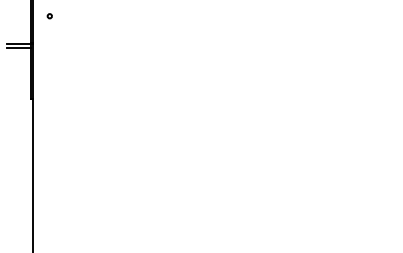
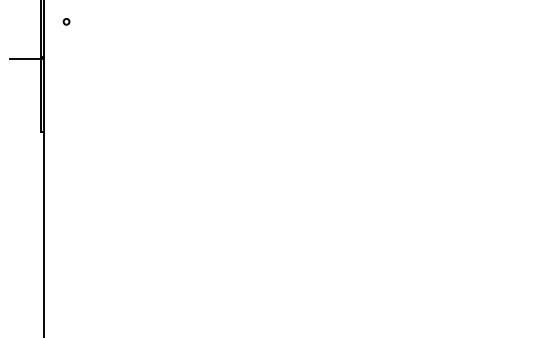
line: (18, 48) -> (24, 64), removed

